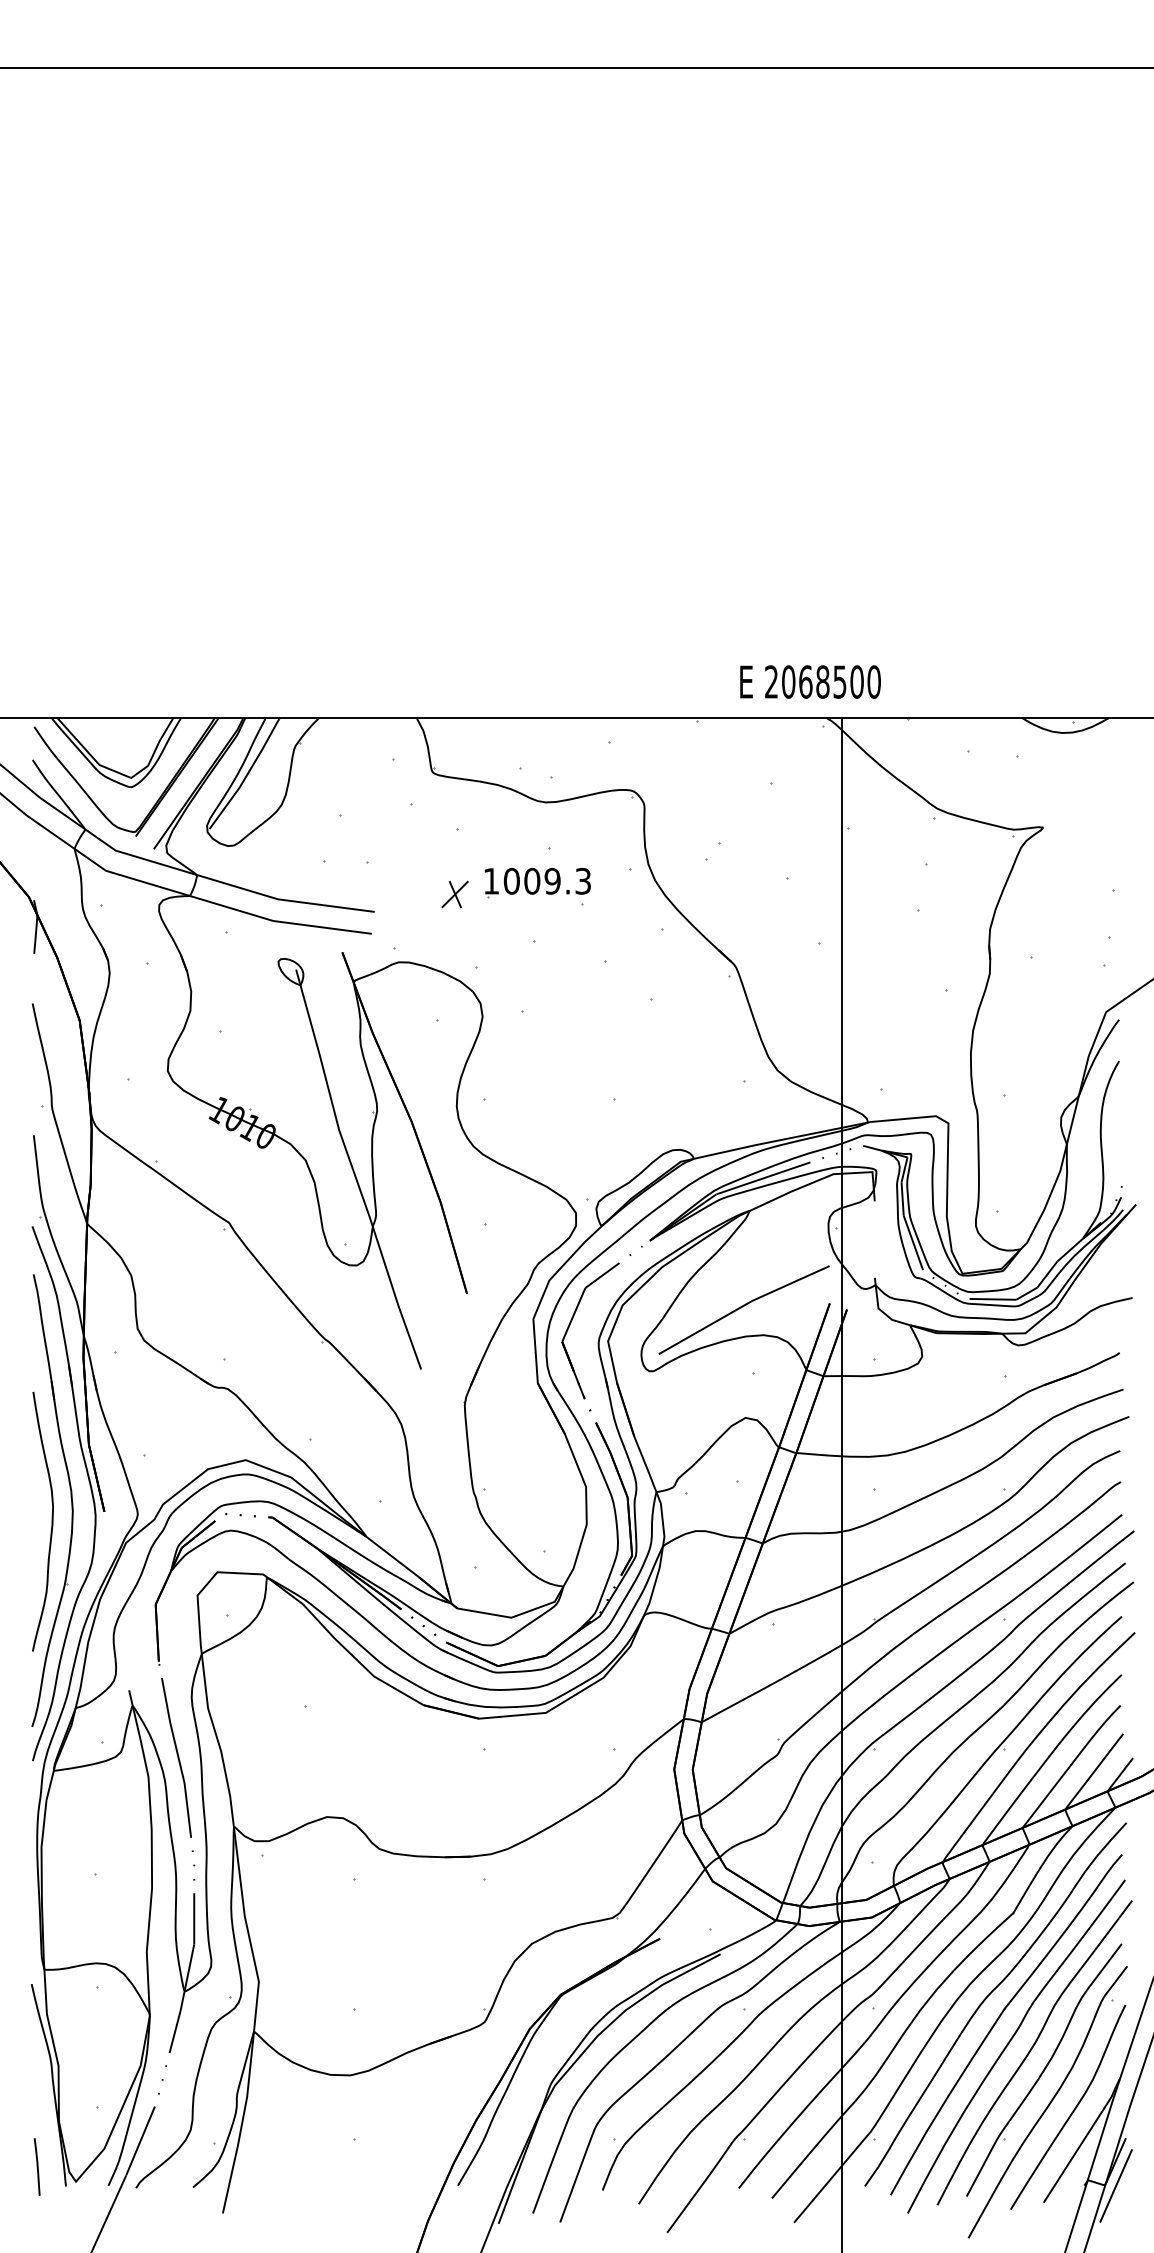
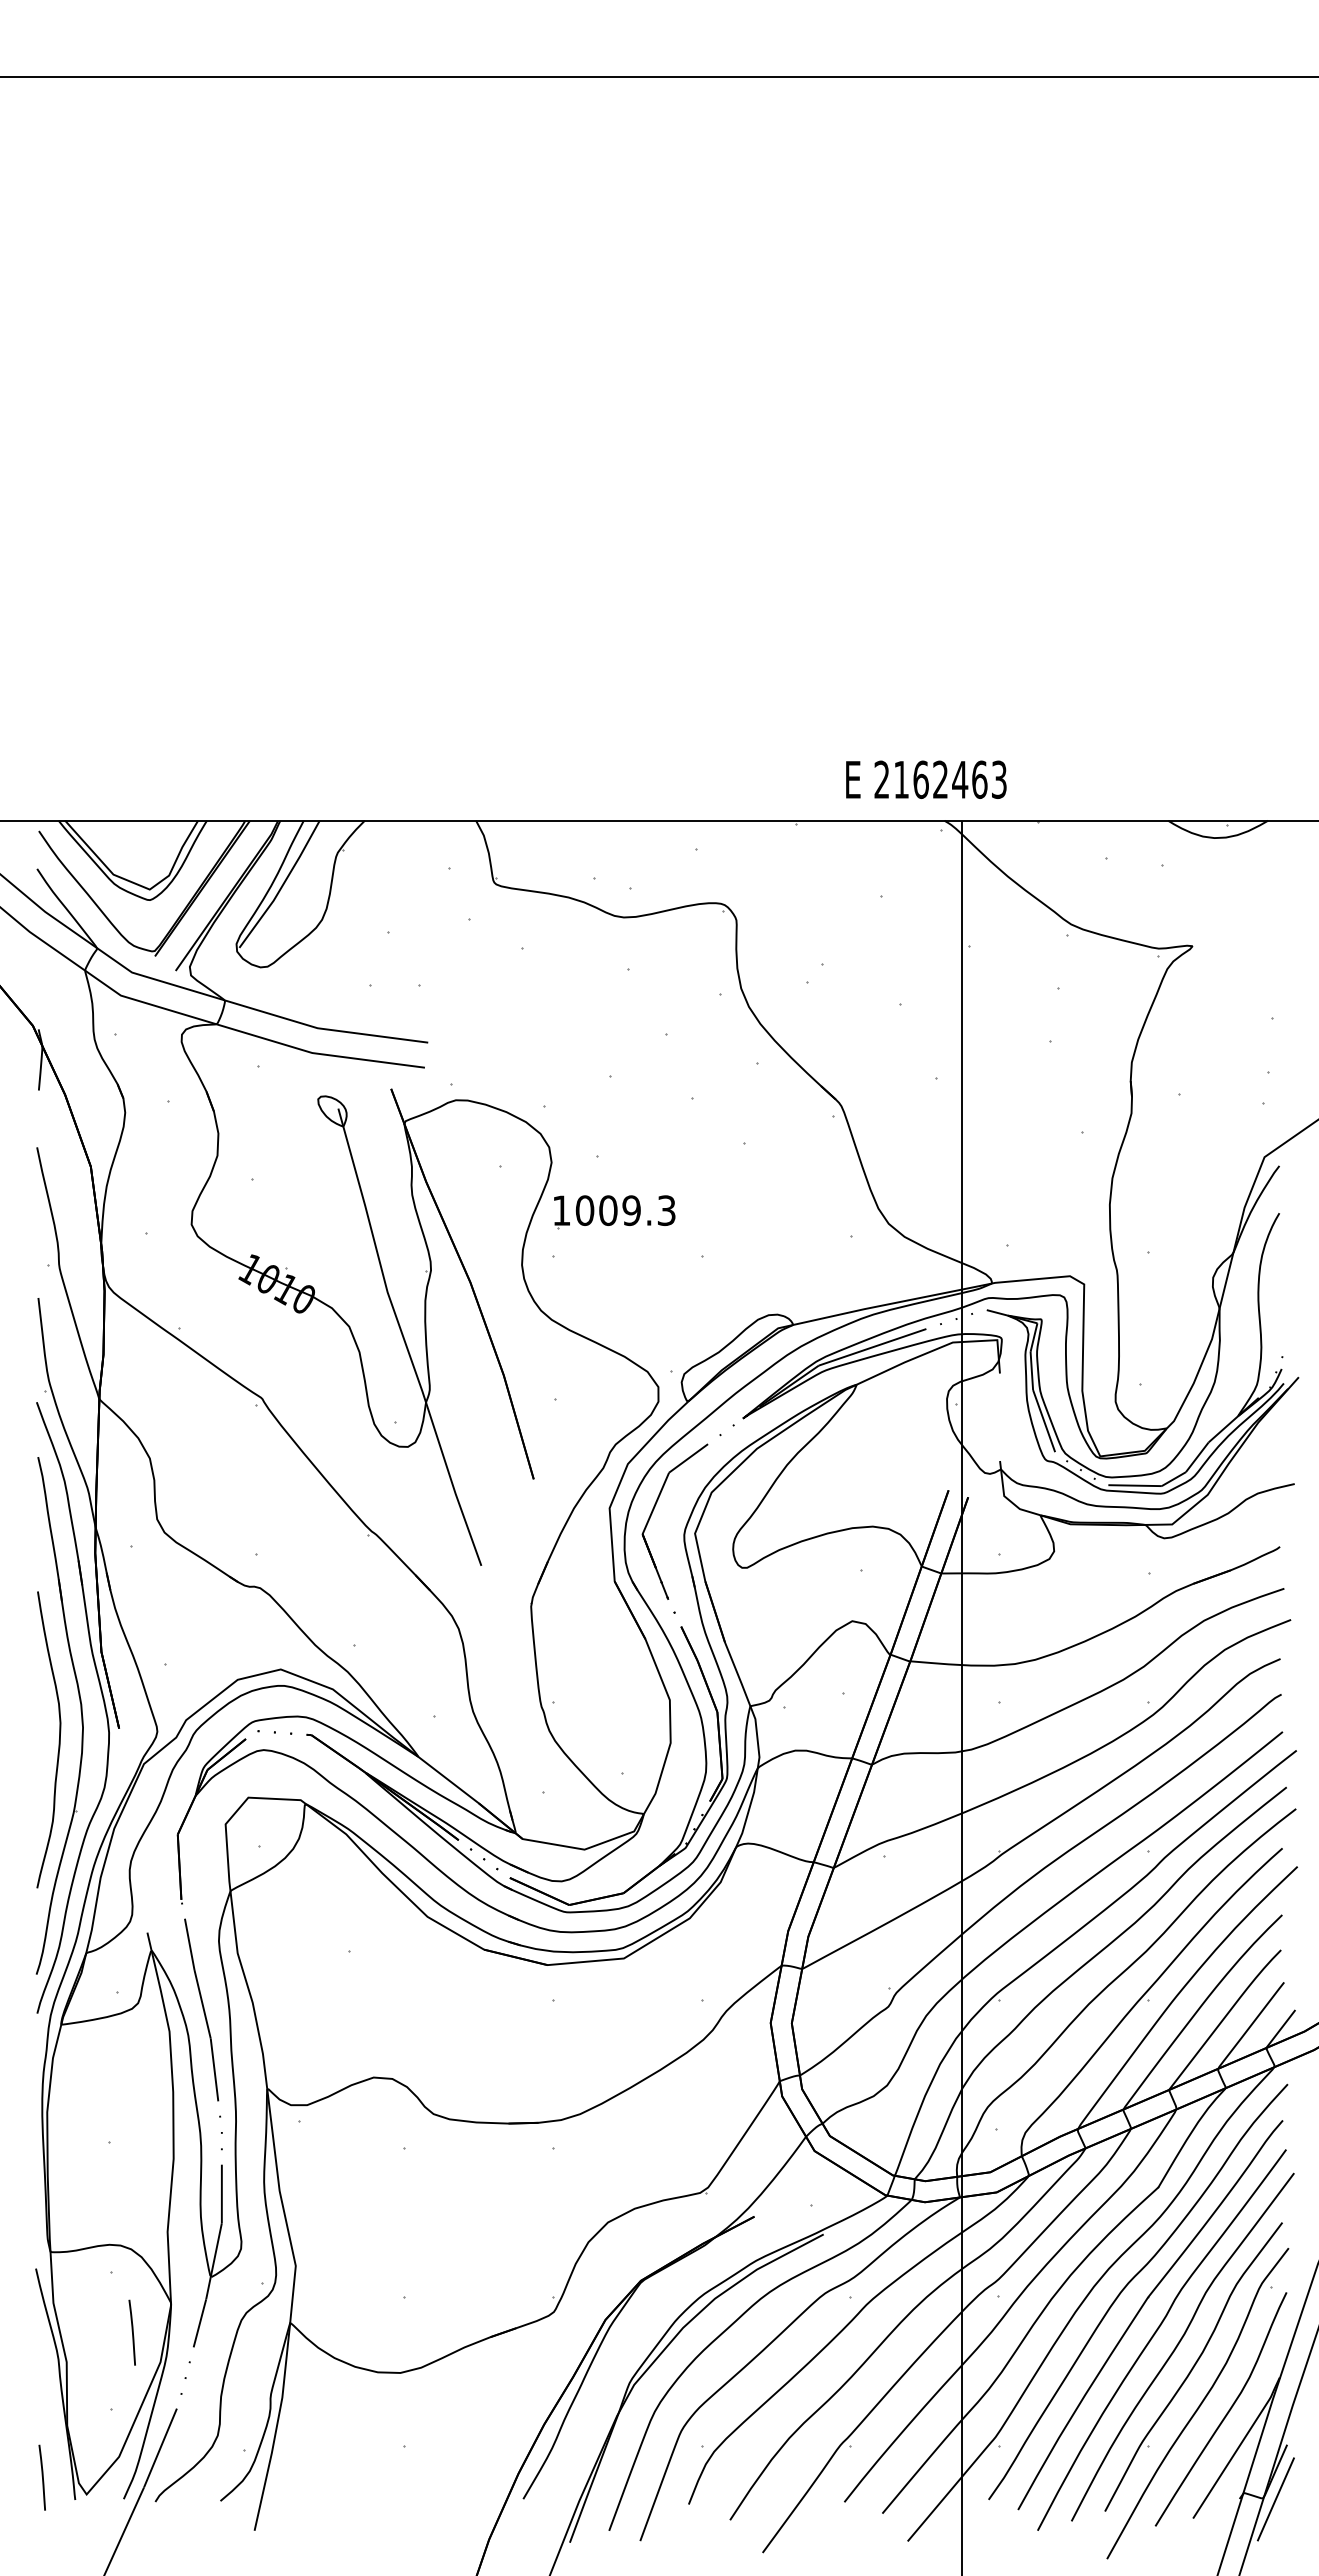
text: (831, 681) -> (950, 779), 2068500 -> 2162463
part: (537, 882) -> (614, 1212), moved
part: (454, 894) -> (519, 1022), removed
line: (743, 1307) -> (849, 1494), removed
line: (115, 2039) -> (131, 2331), added

